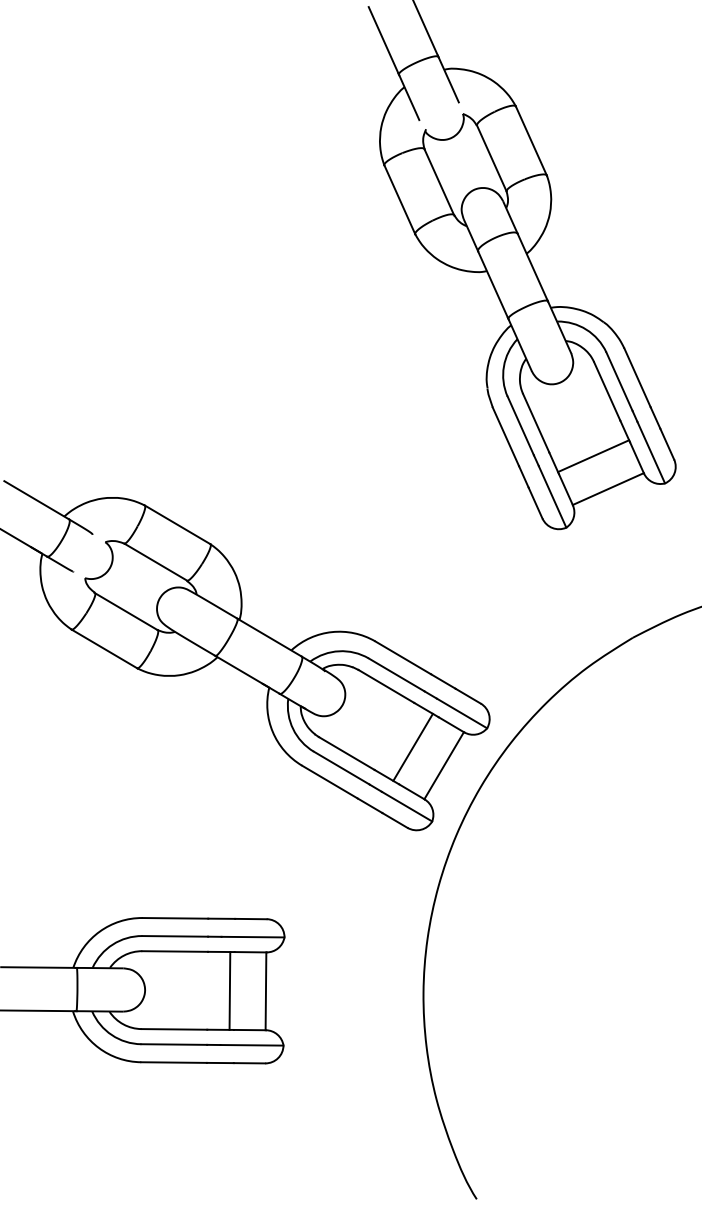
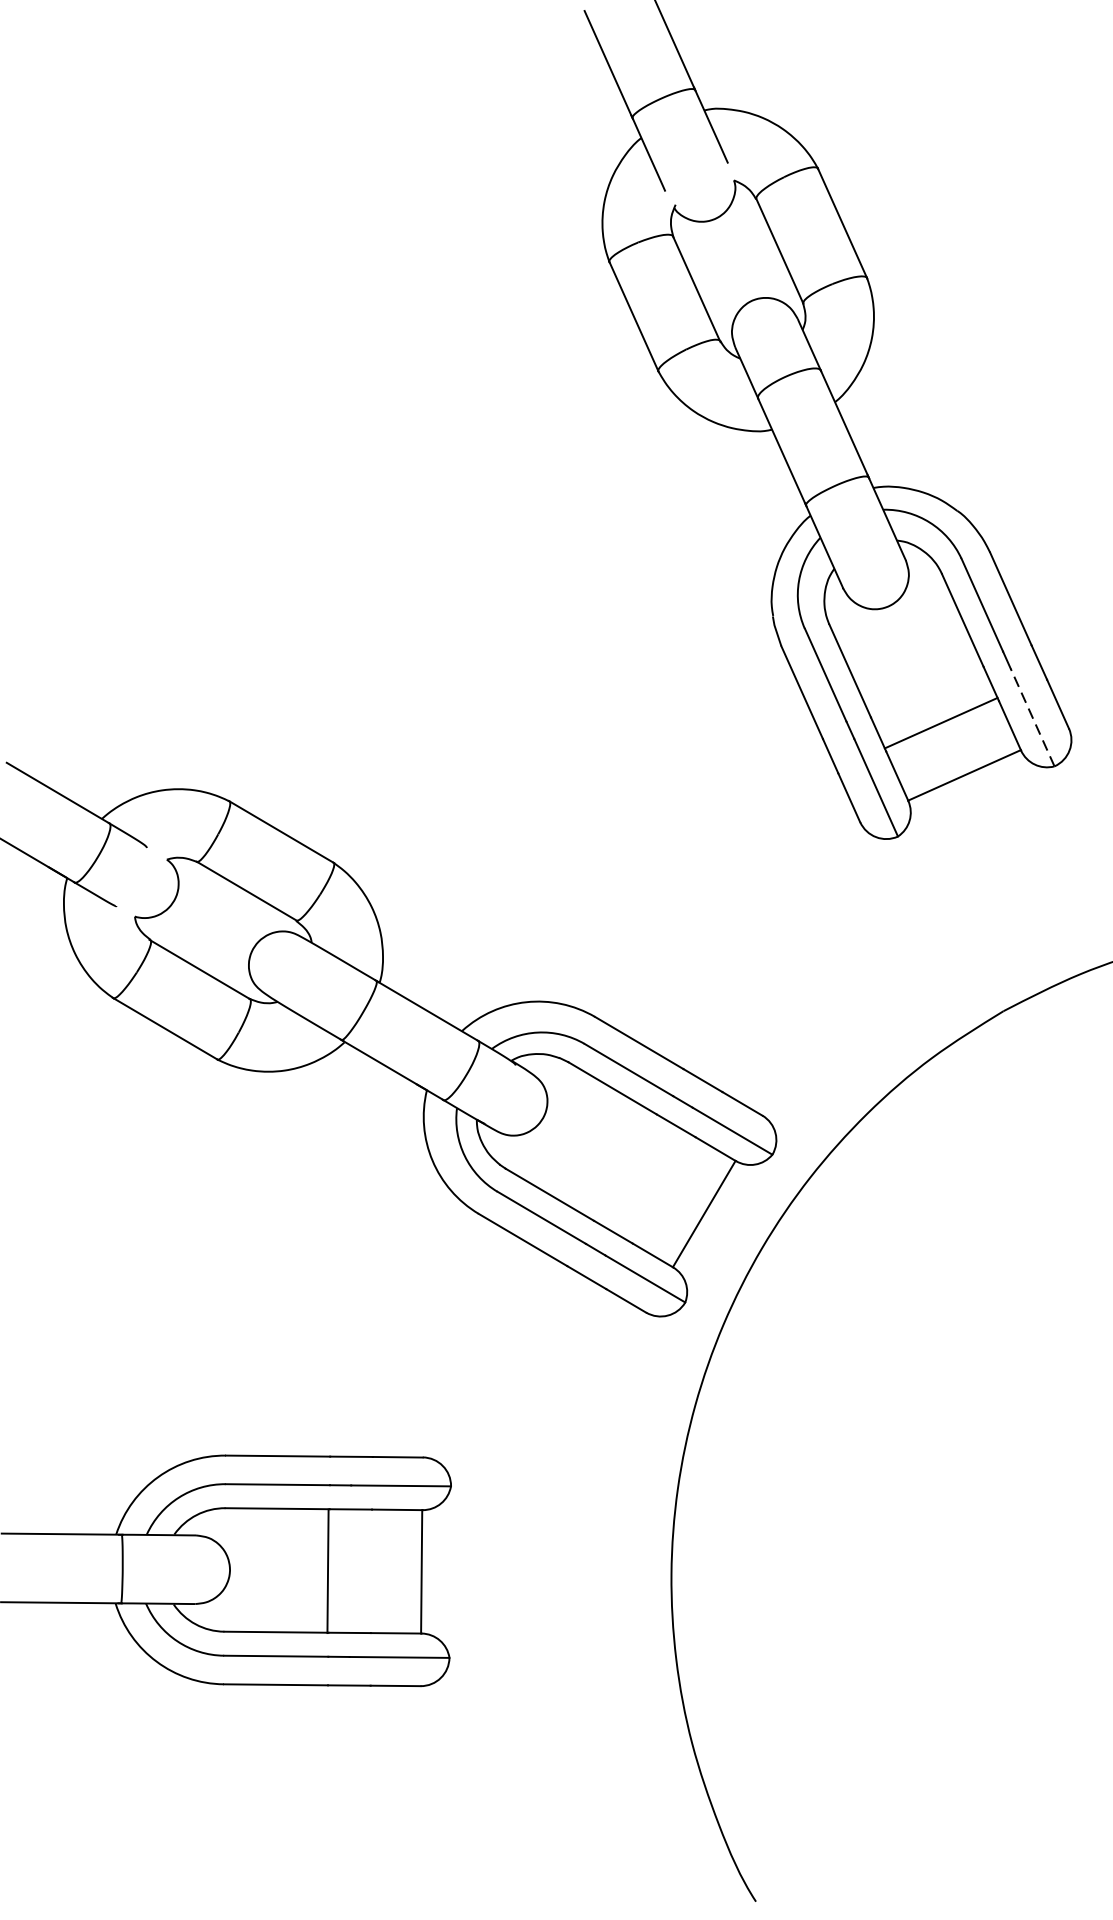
line: (651, 452) -> (1033, 717), solid -> dashed
line: (412, 746) -> (654, 1183), removed
line: (229, 990) -> (327, 1570), moved

